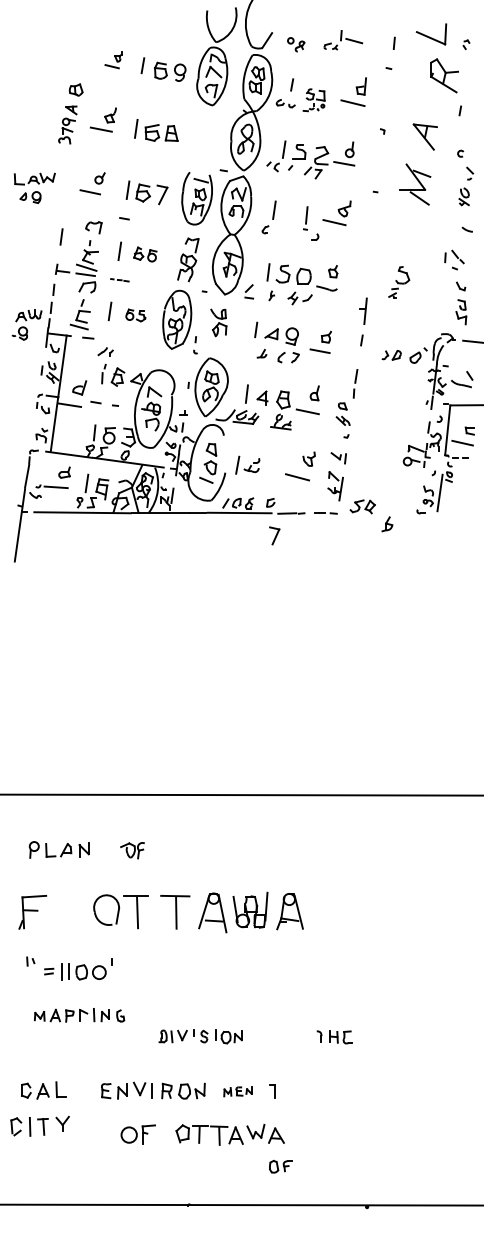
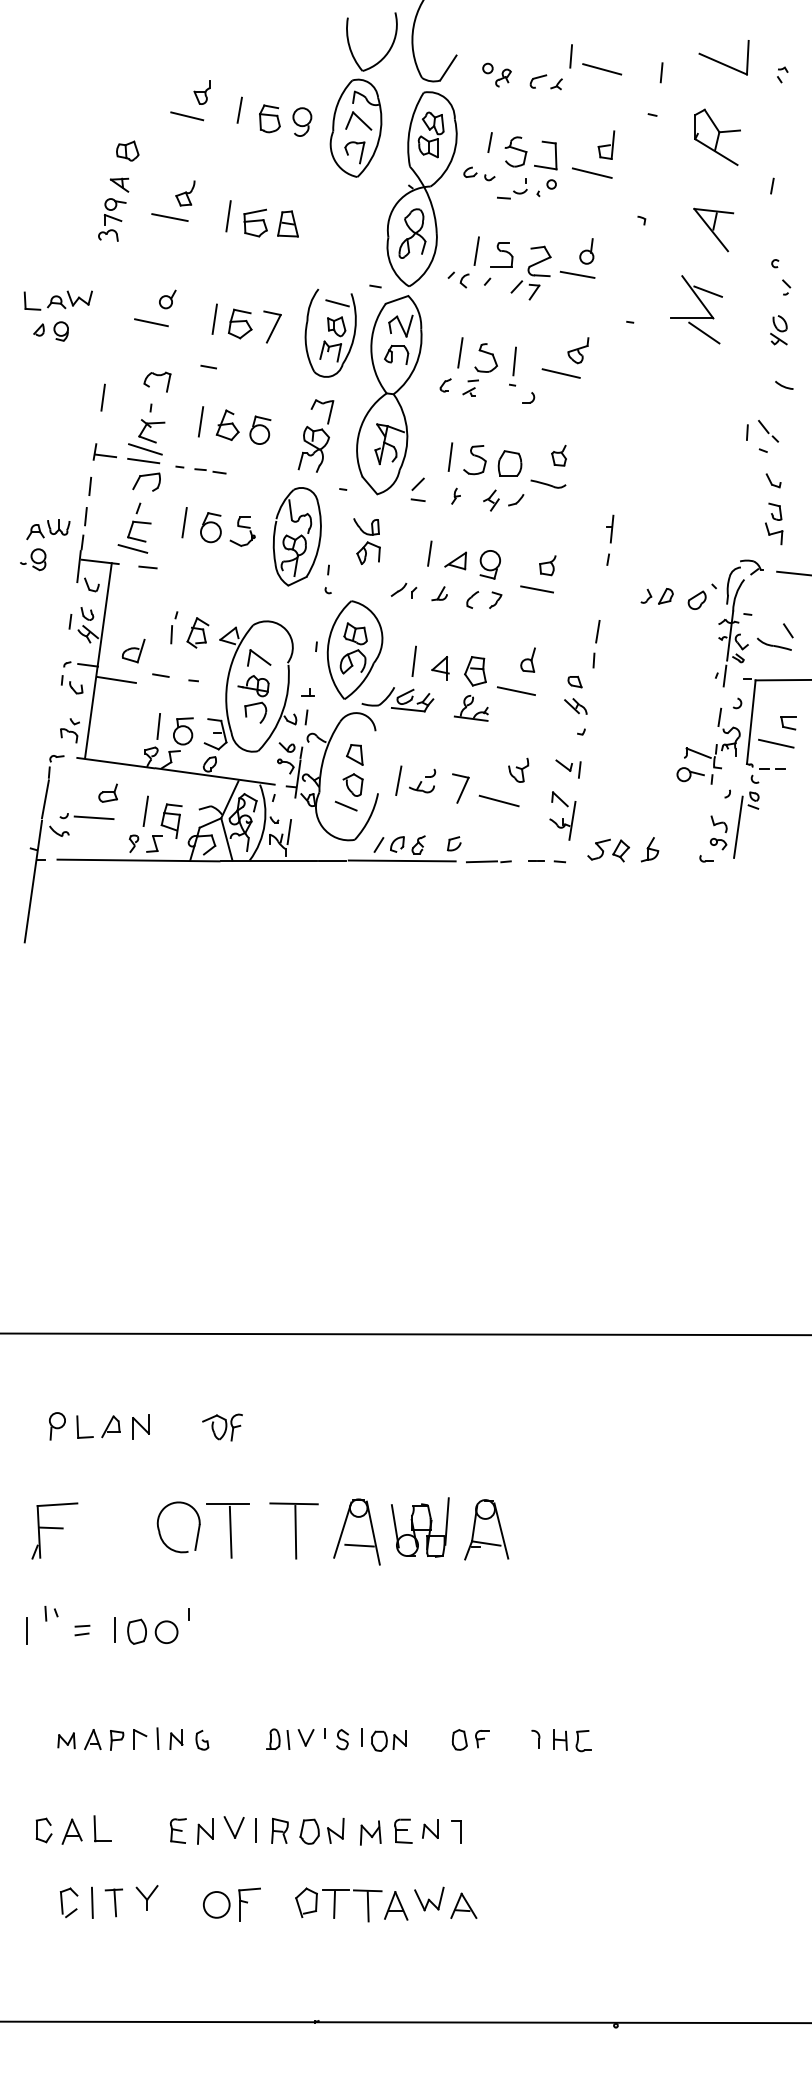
part: (343, 40) -> (576, 67), size x1.43
part: (113, 60) -> (190, 101), size x1.43
part: (444, 75) -> (717, 136), moved
part: (313, 100) -> (525, 168), size x1.67
part: (465, 165) -> (781, 277), size x0.71
part: (145, 254) -> (244, 427), size x1.43
part: (119, 280) -> (200, 470), size x1.67
part: (399, 282) -> (480, 370), moved
part: (135, 315) -> (227, 529), size x1.67
part: (363, 321) -> (609, 539), size x0.62
part: (105, 351) -> (403, 589), moved
part: (387, 524) -> (650, 849), moved
part: (274, 535) -> (460, 787), moved
line: (61, 971) -> (25, 1630), moved
part: (79, 1015) -> (133, 1739), moved
part: (237, 1091) -> (398, 1831), size x1.67
part: (39, 1125) -> (108, 1900), moved
part: (280, 1166) -> (470, 1739), moved

